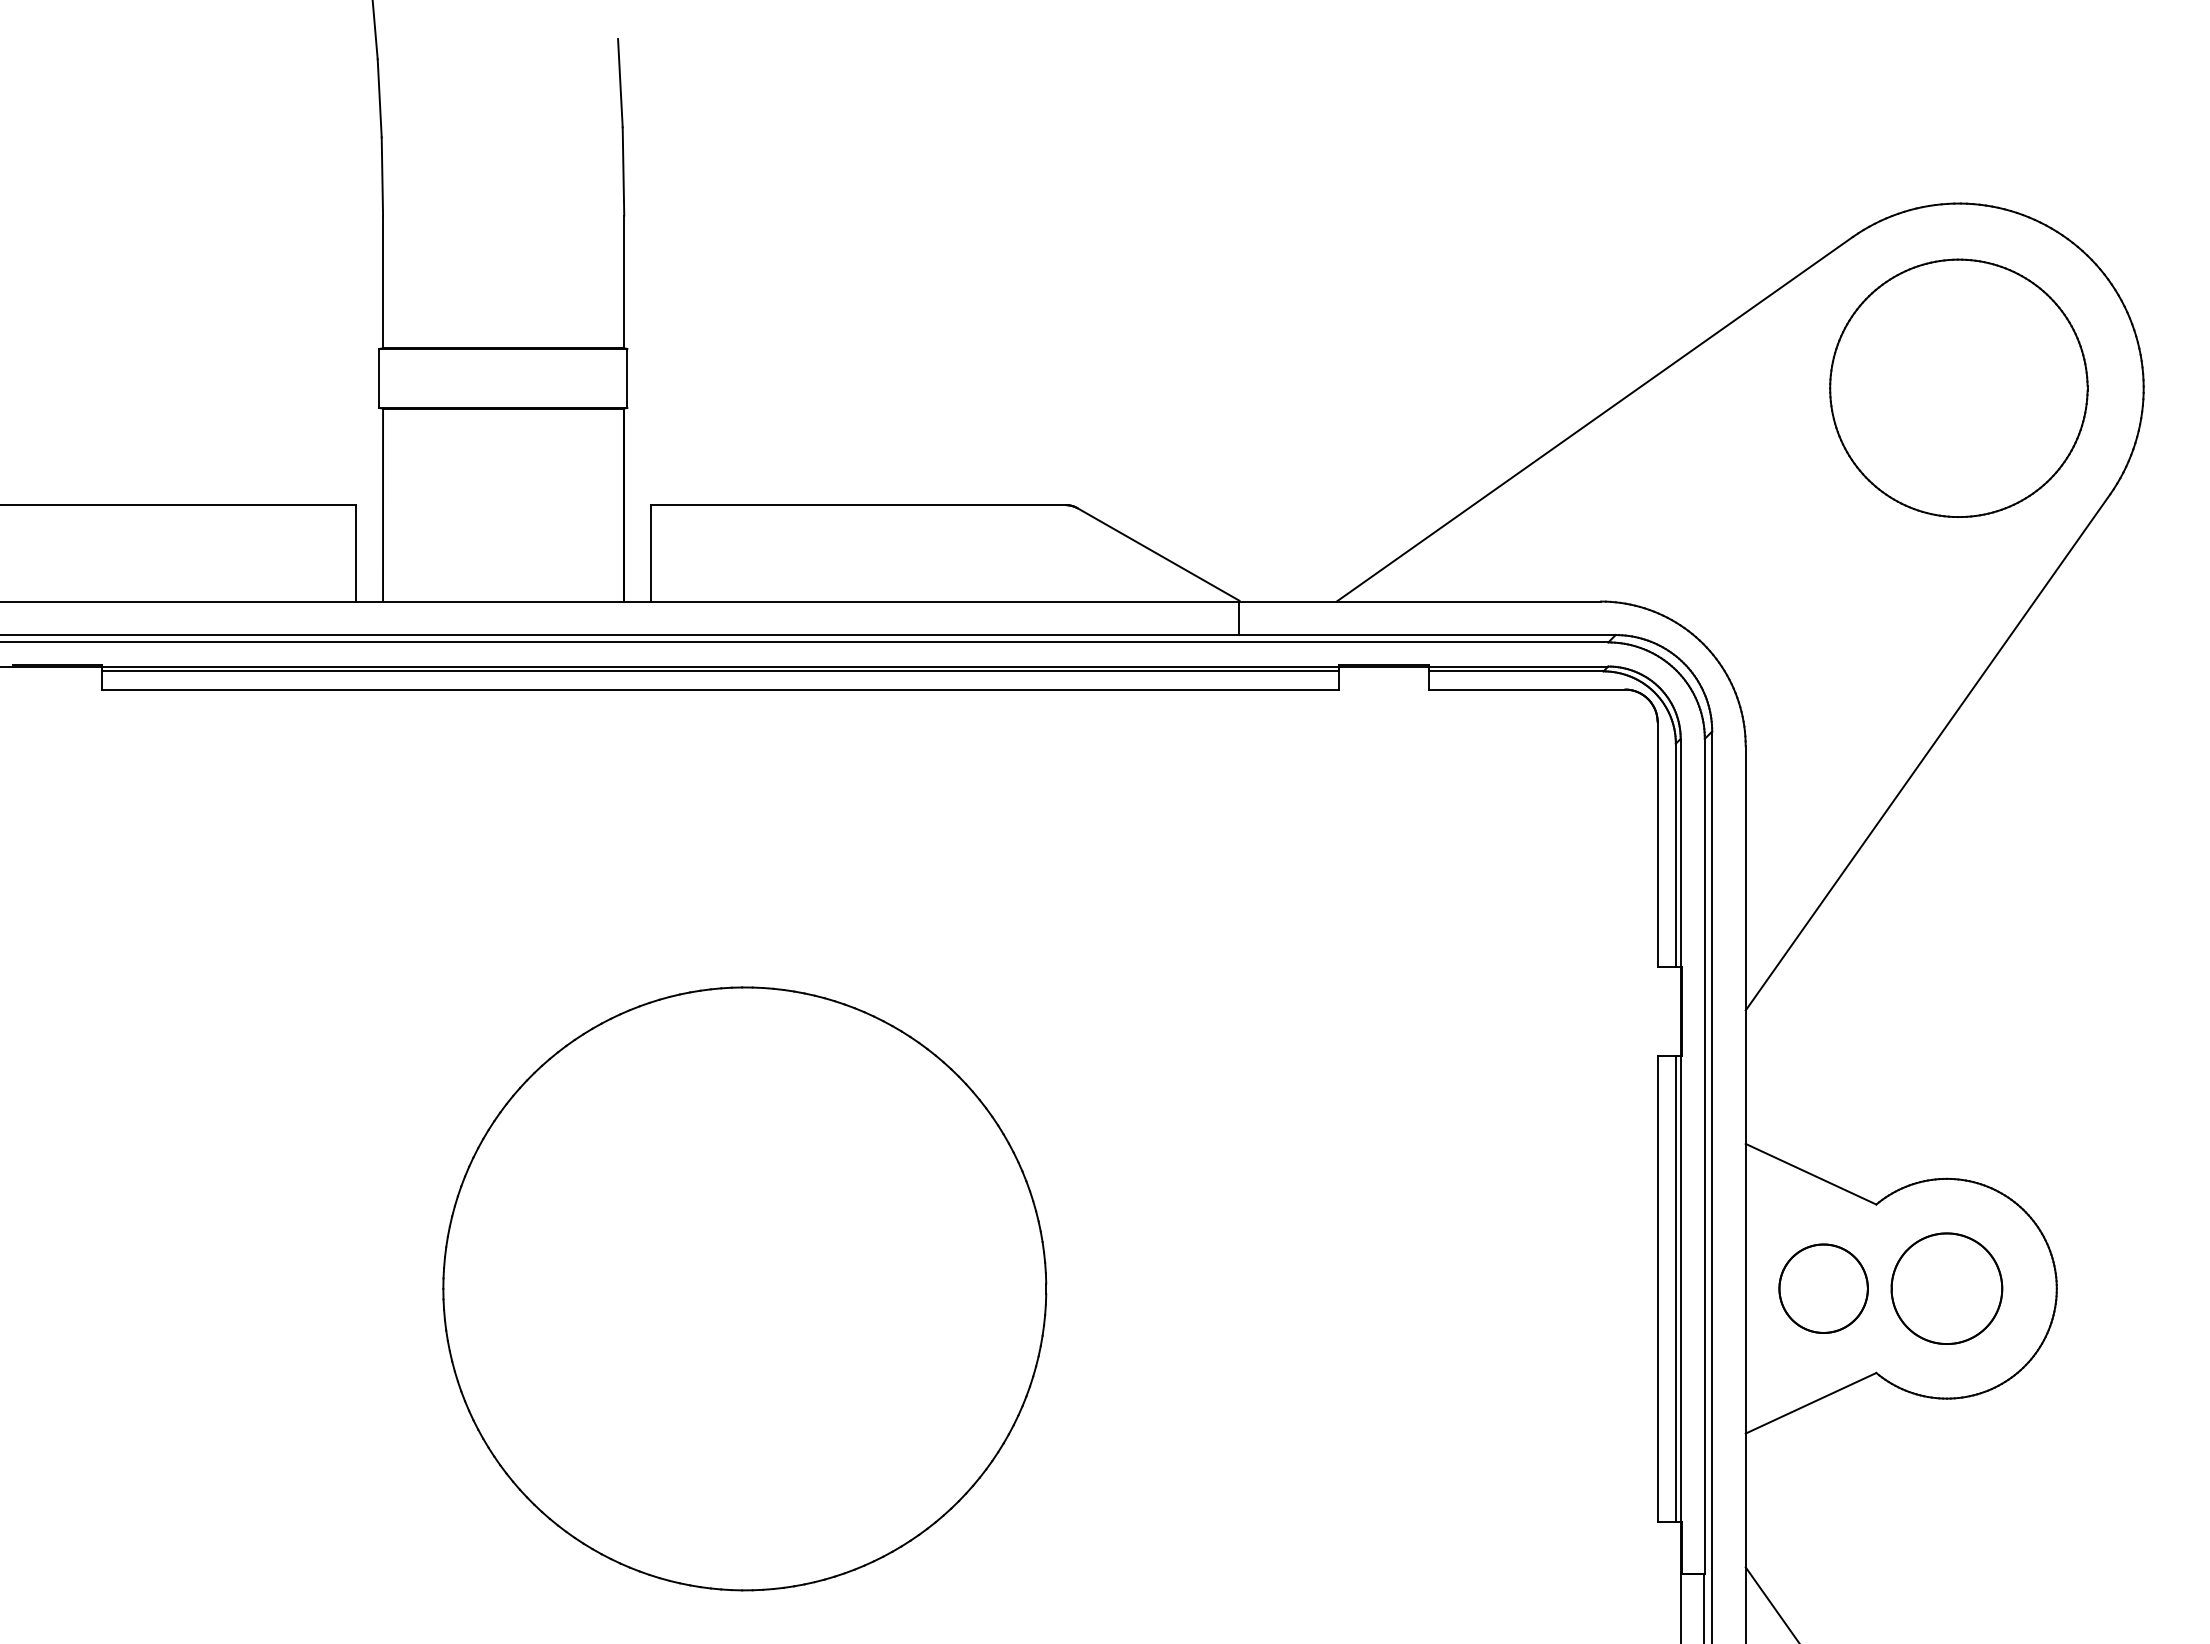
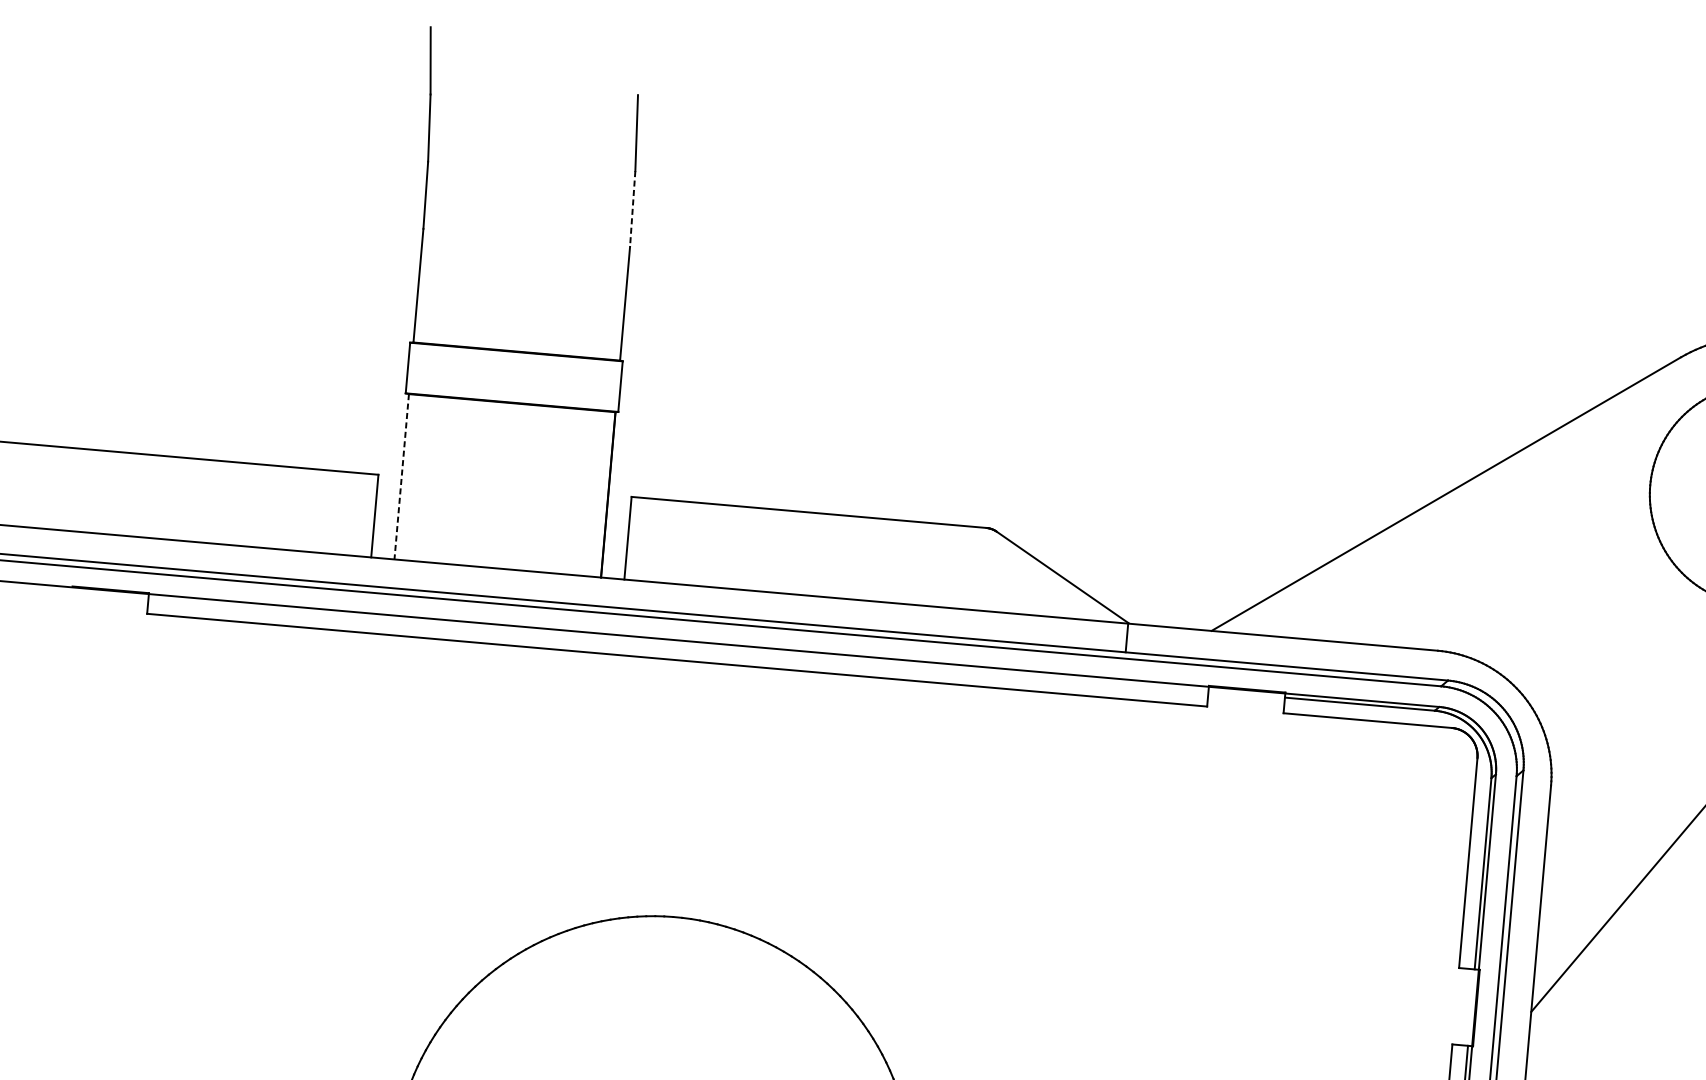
line: (623, 171) -> (632, 209), solid -> dashed
line: (383, 505) -> (402, 477), solid -> dashed
line: (720, 671) -> (678, 644), removed

